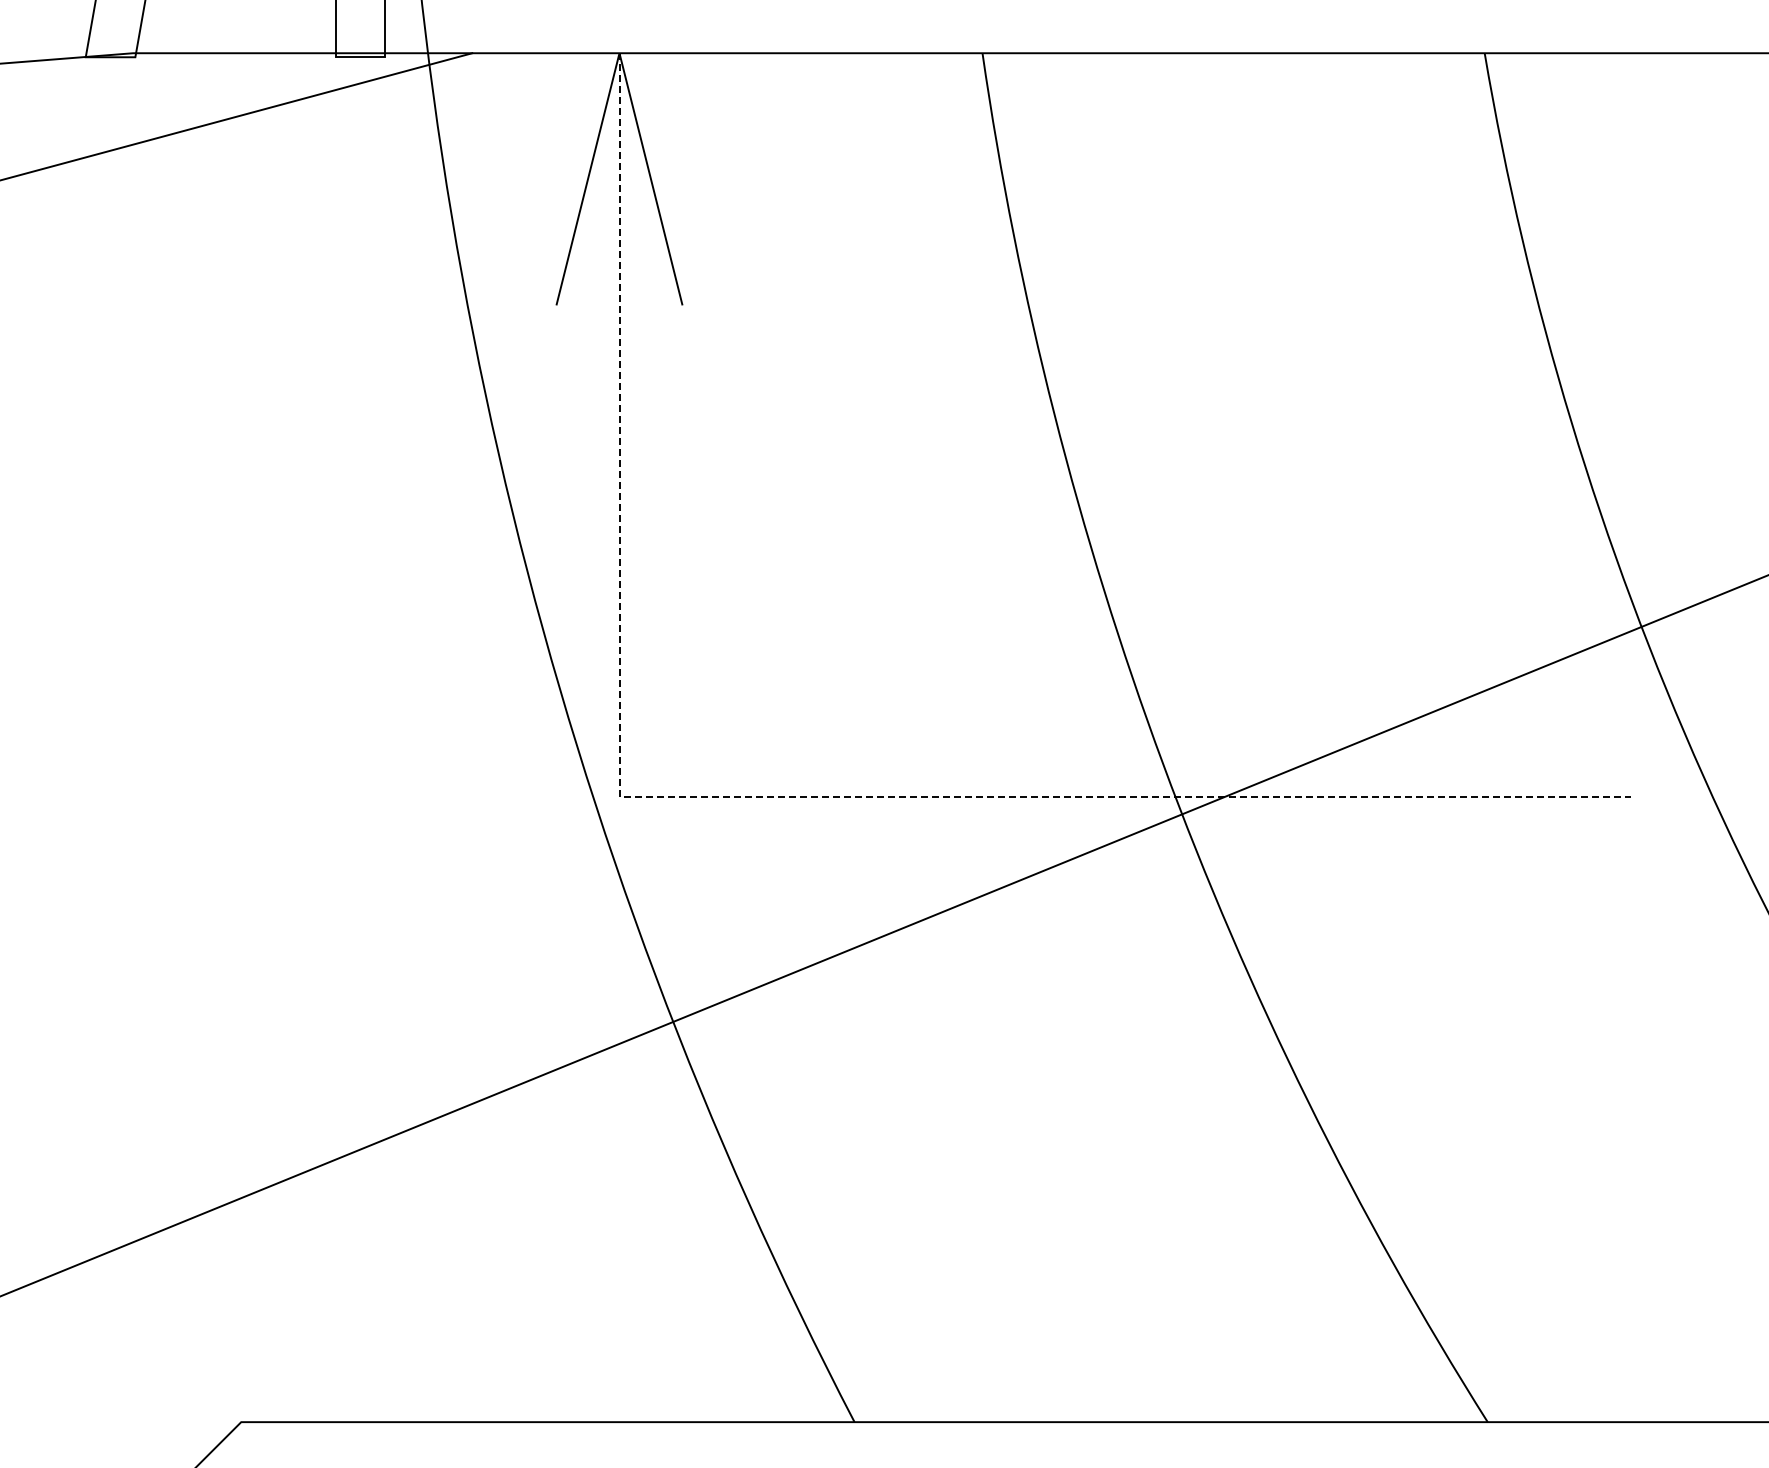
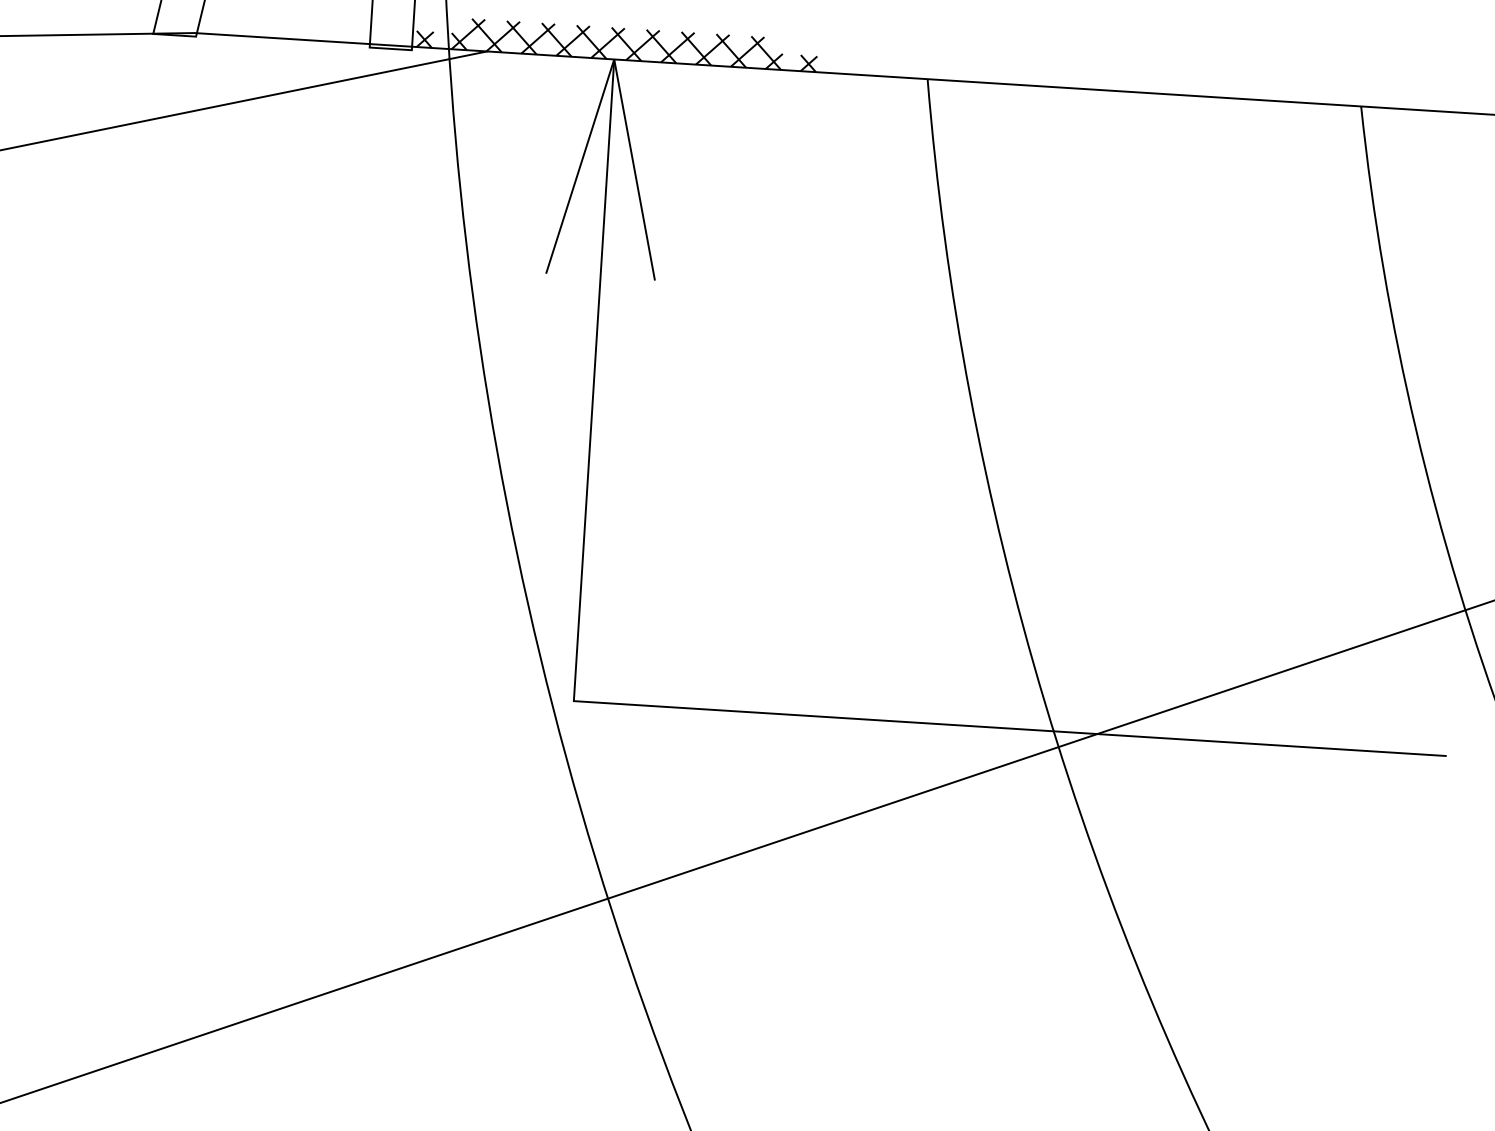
hatch: (621, 34) -> (616, 43), added
line: (753, 796) -> (689, 708), dashed -> solid

